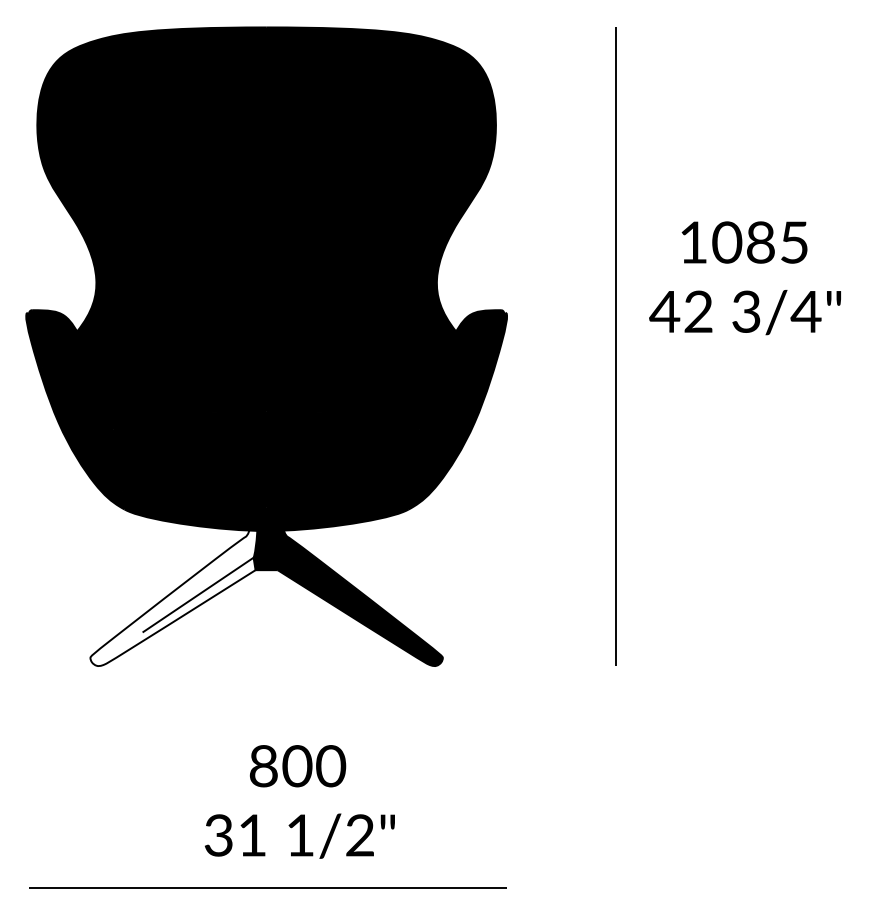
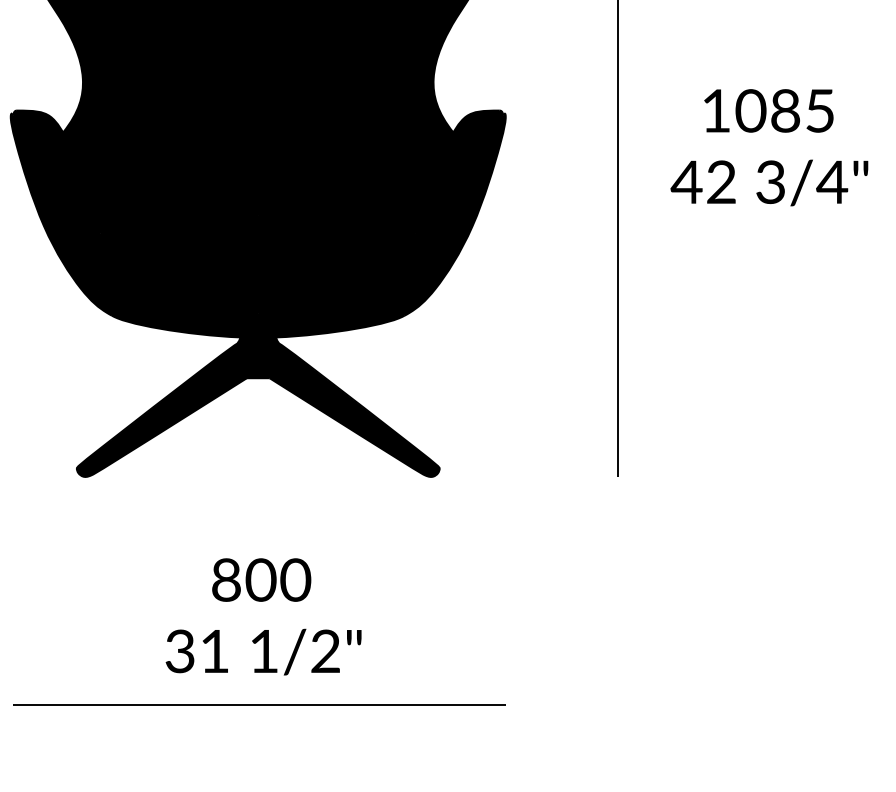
text: (744, 278) -> (768, 147), moved
fill: (173, 598) -> (162, 407), added
text: (299, 801) -> (263, 616), moved

